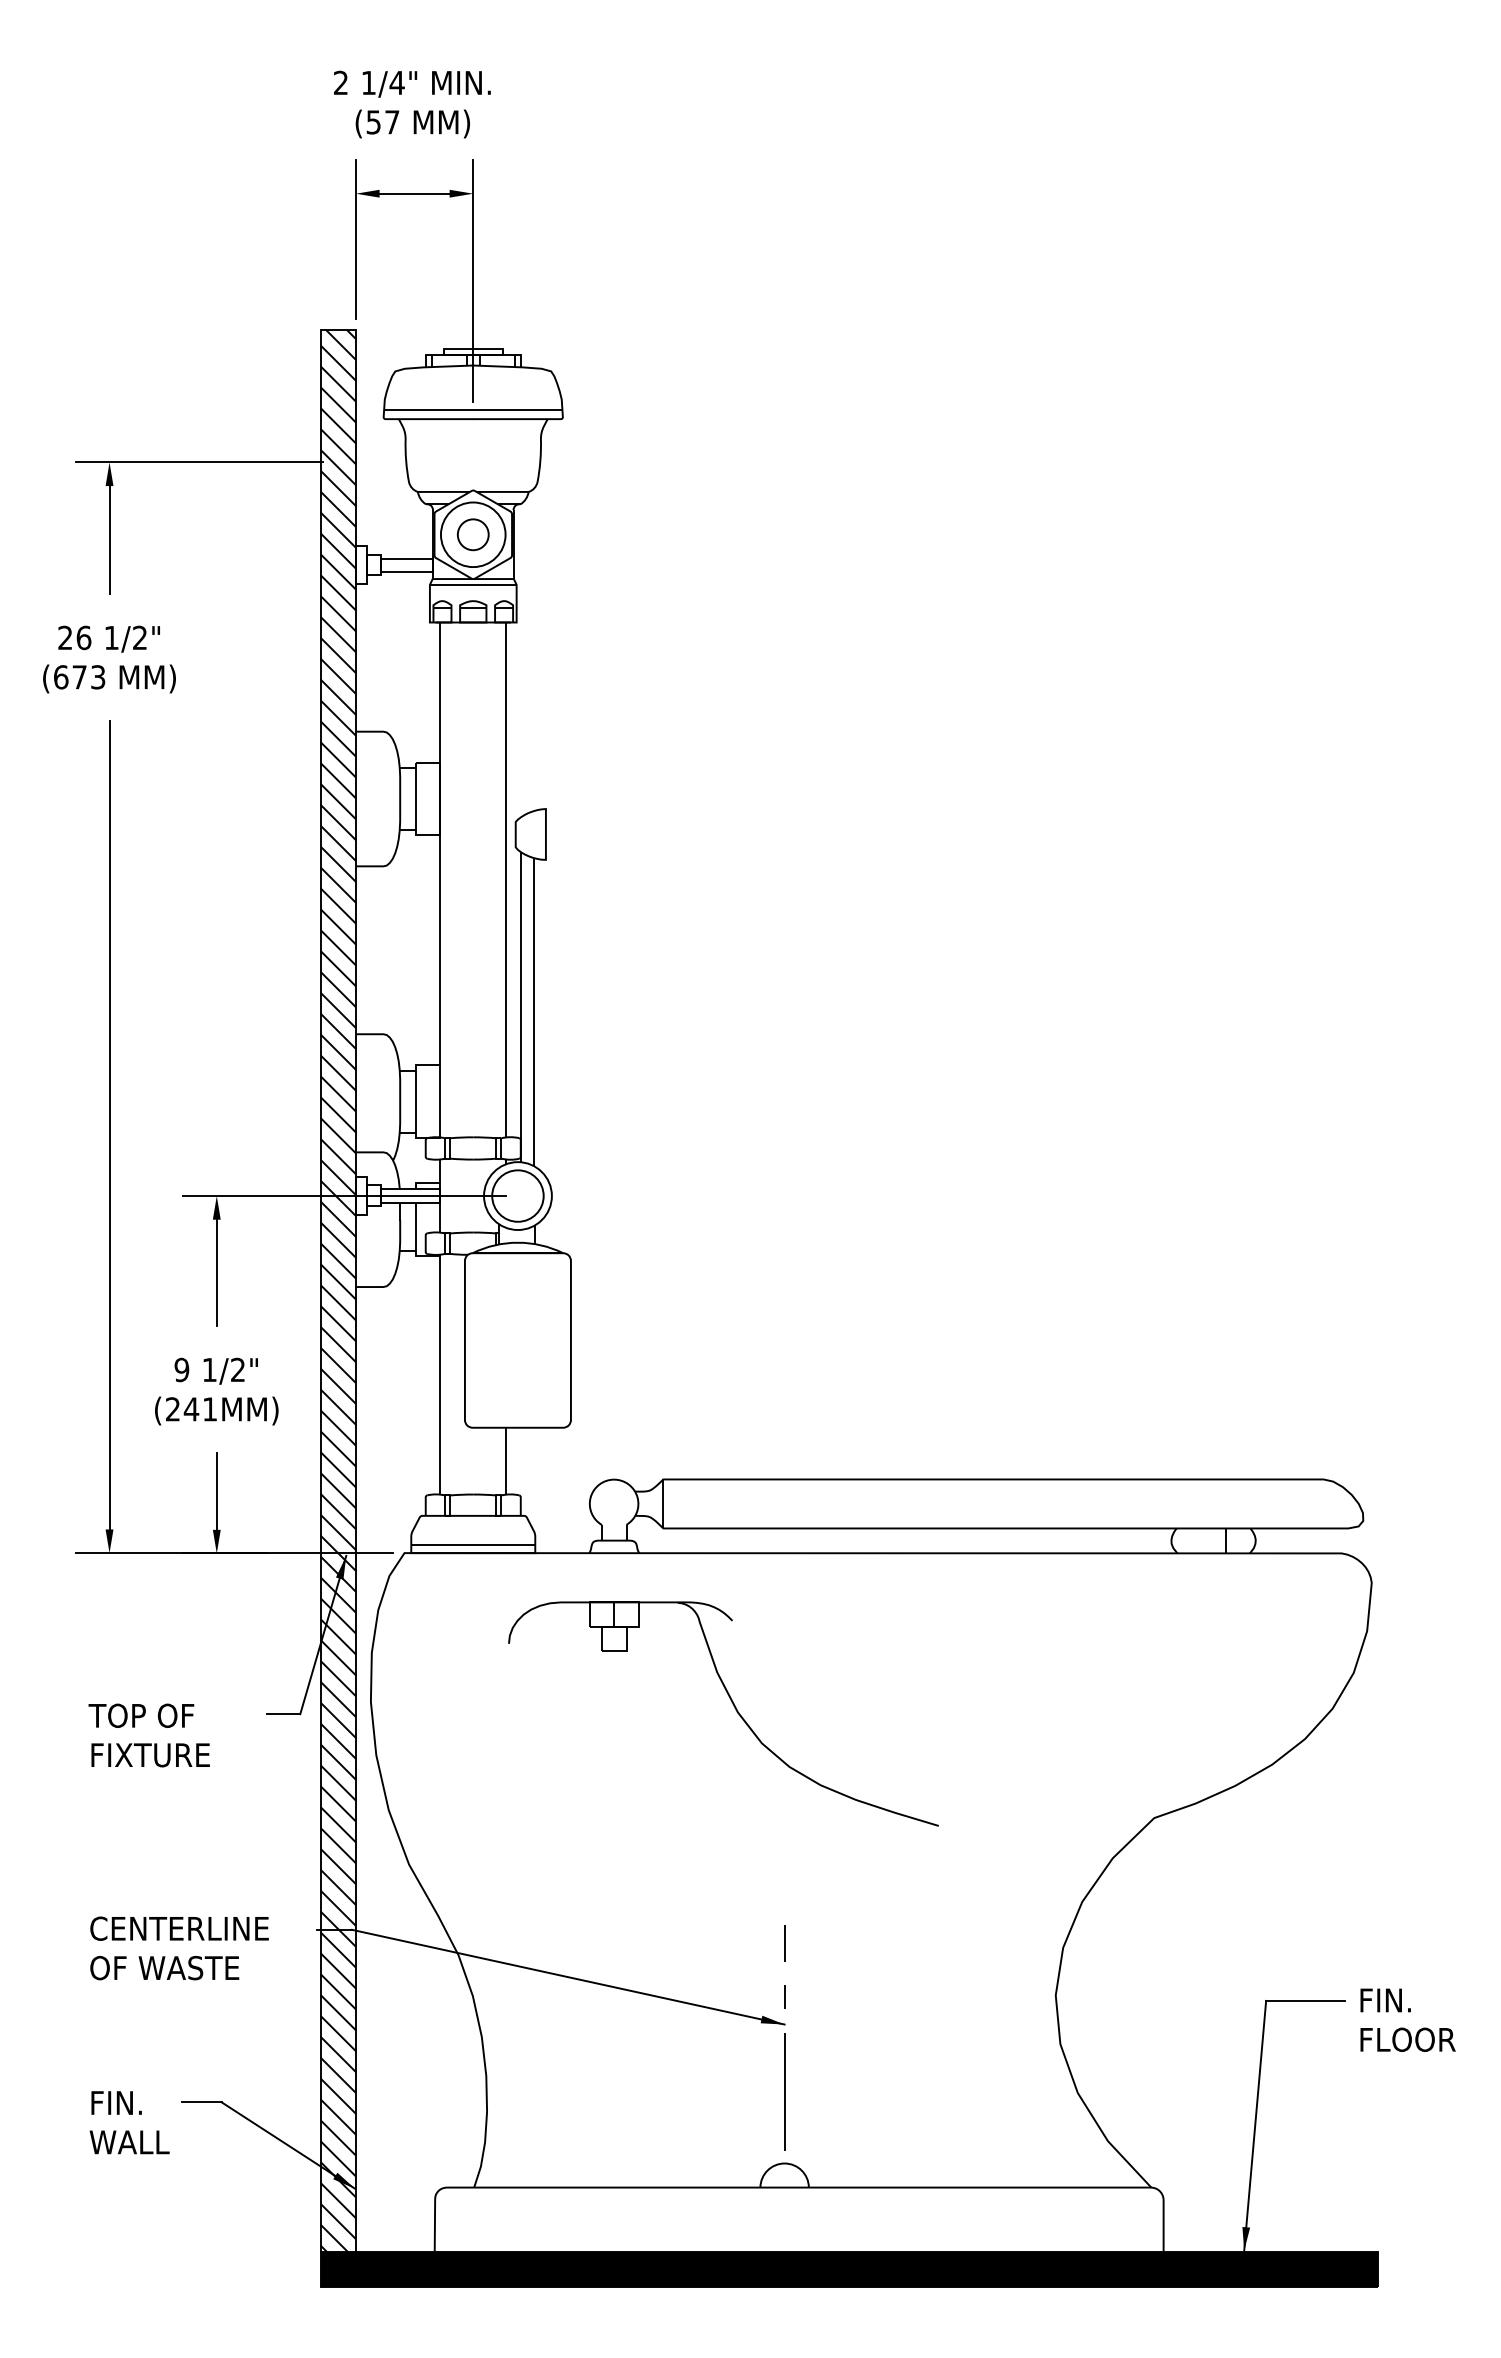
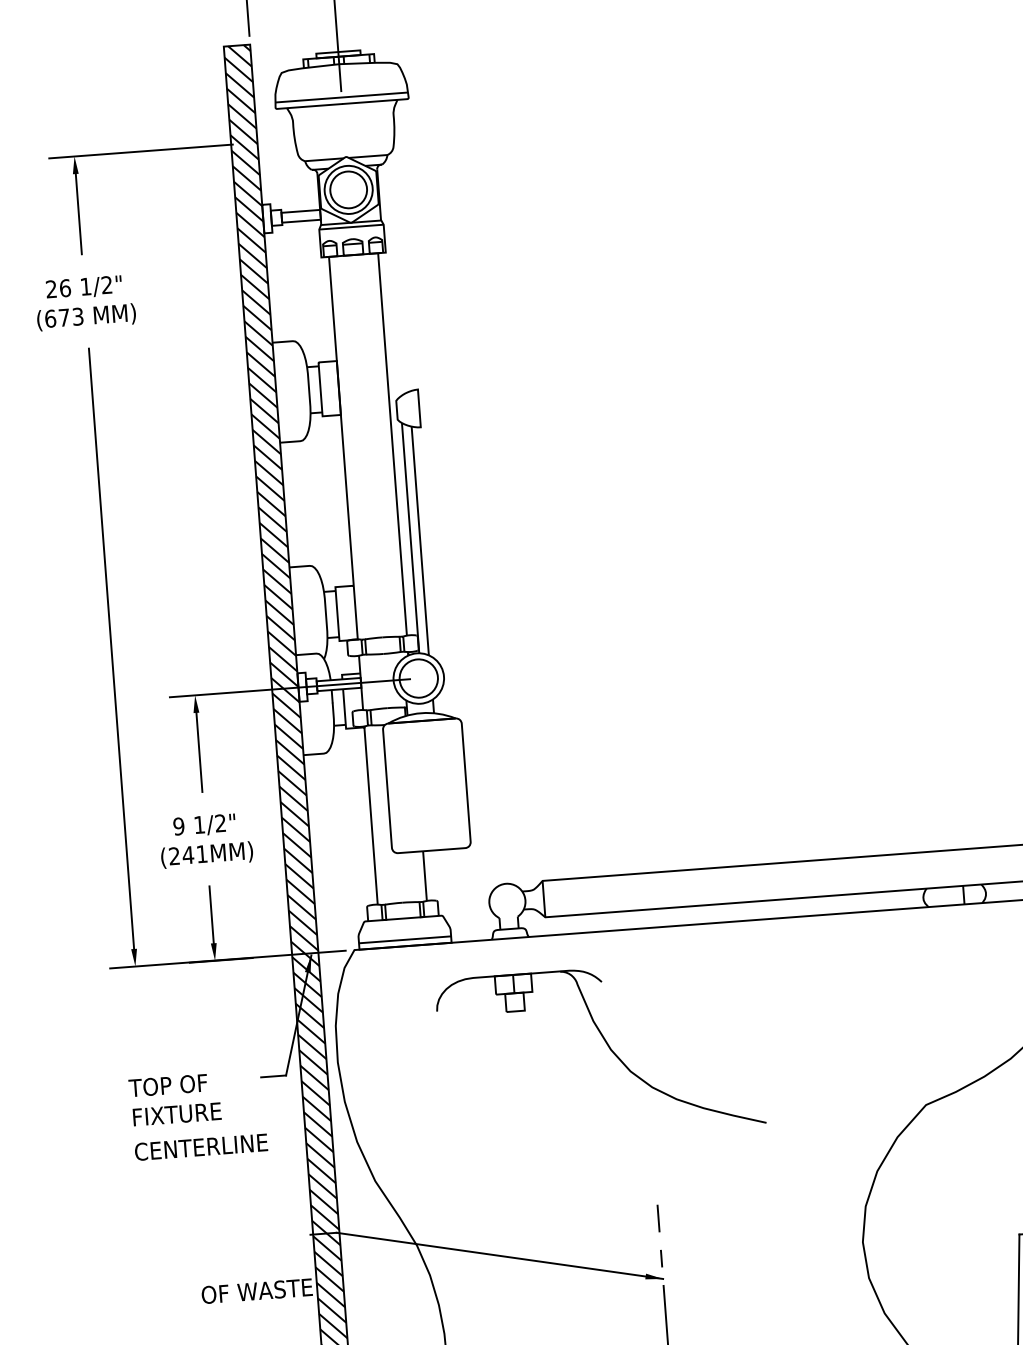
circle: (472, 534) -> (348, 189), size x1.6
text: (179, 1928) -> (201, 1147), moved
text: (164, 1968) -> (256, 1291), moved

